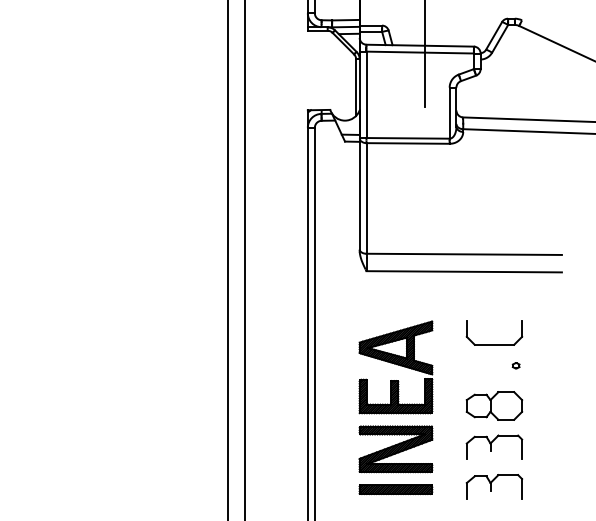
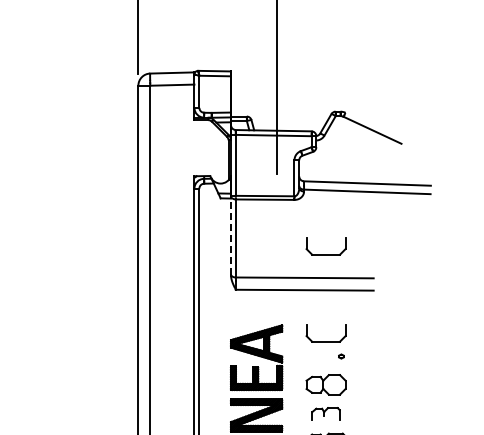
line: (360, 195) -> (231, 236), solid -> dashed
part: (493, 221) -> (325, 254), added
part: (493, 446) -> (325, 413), size x0.7

